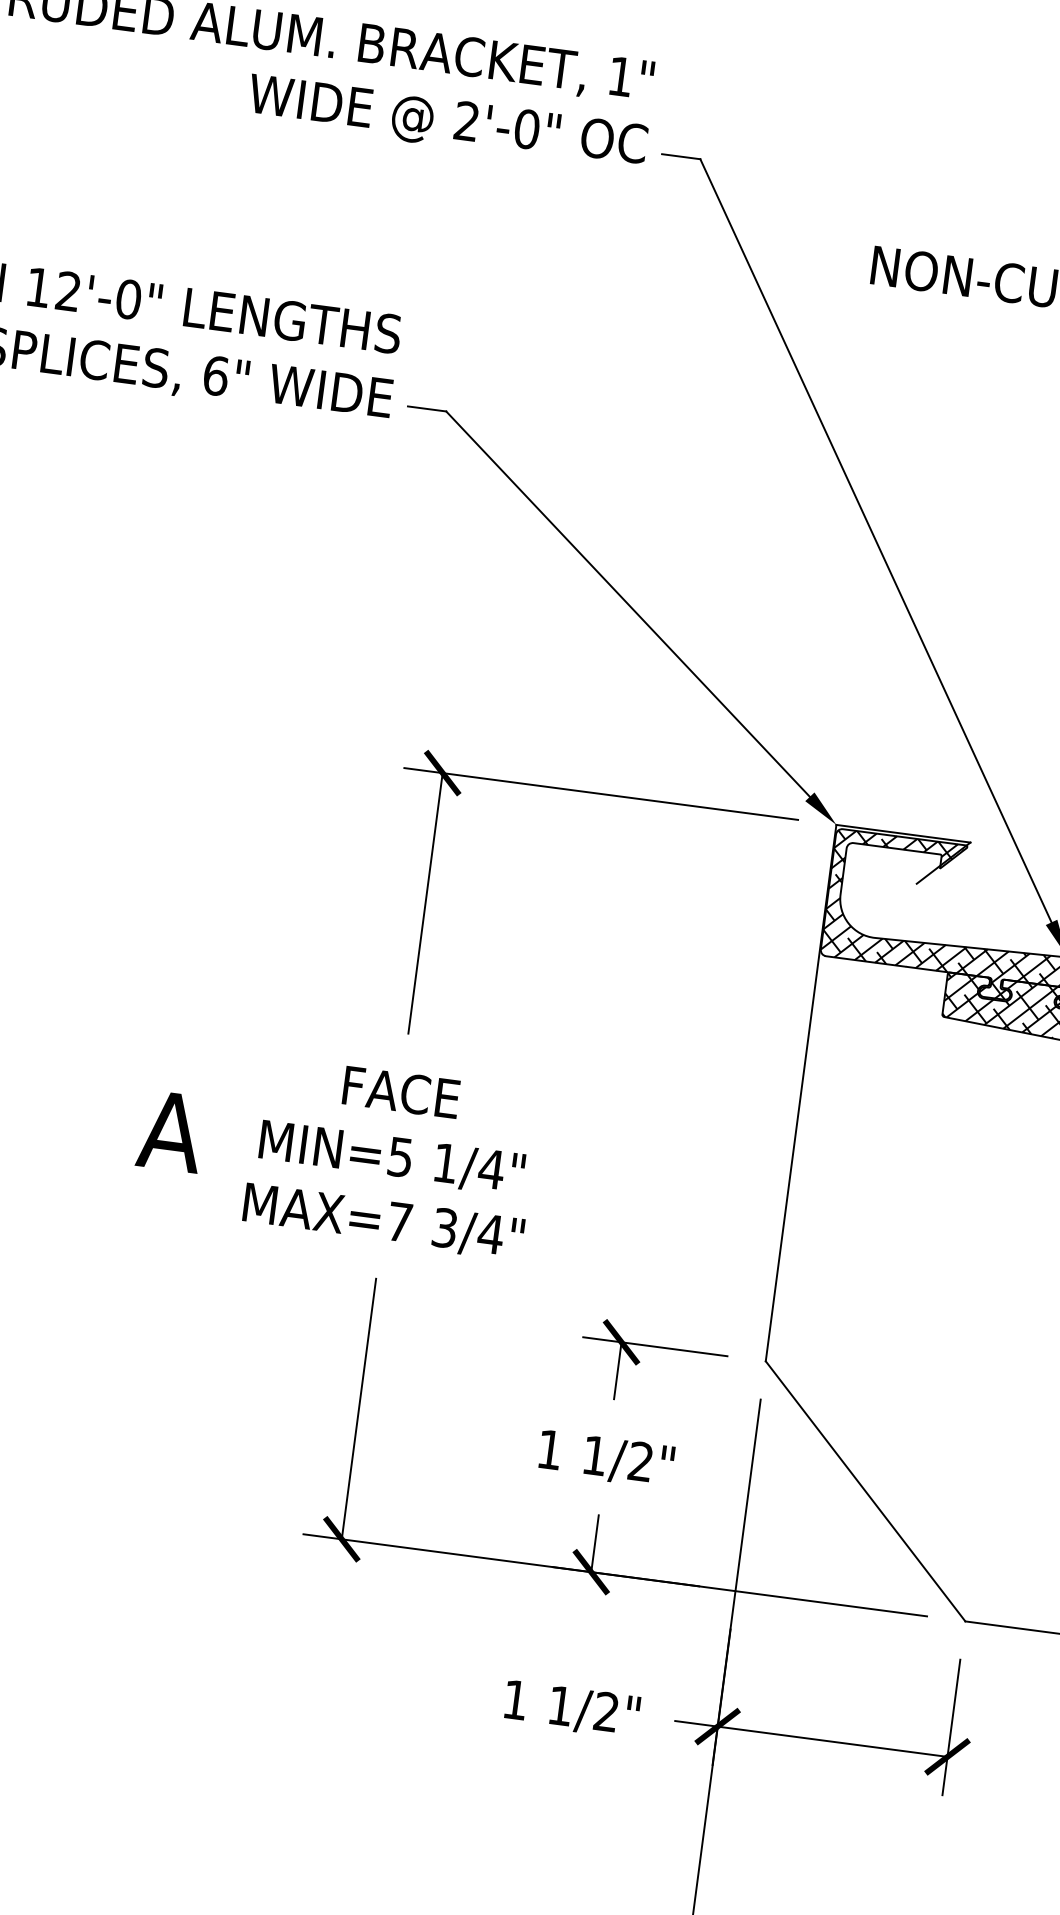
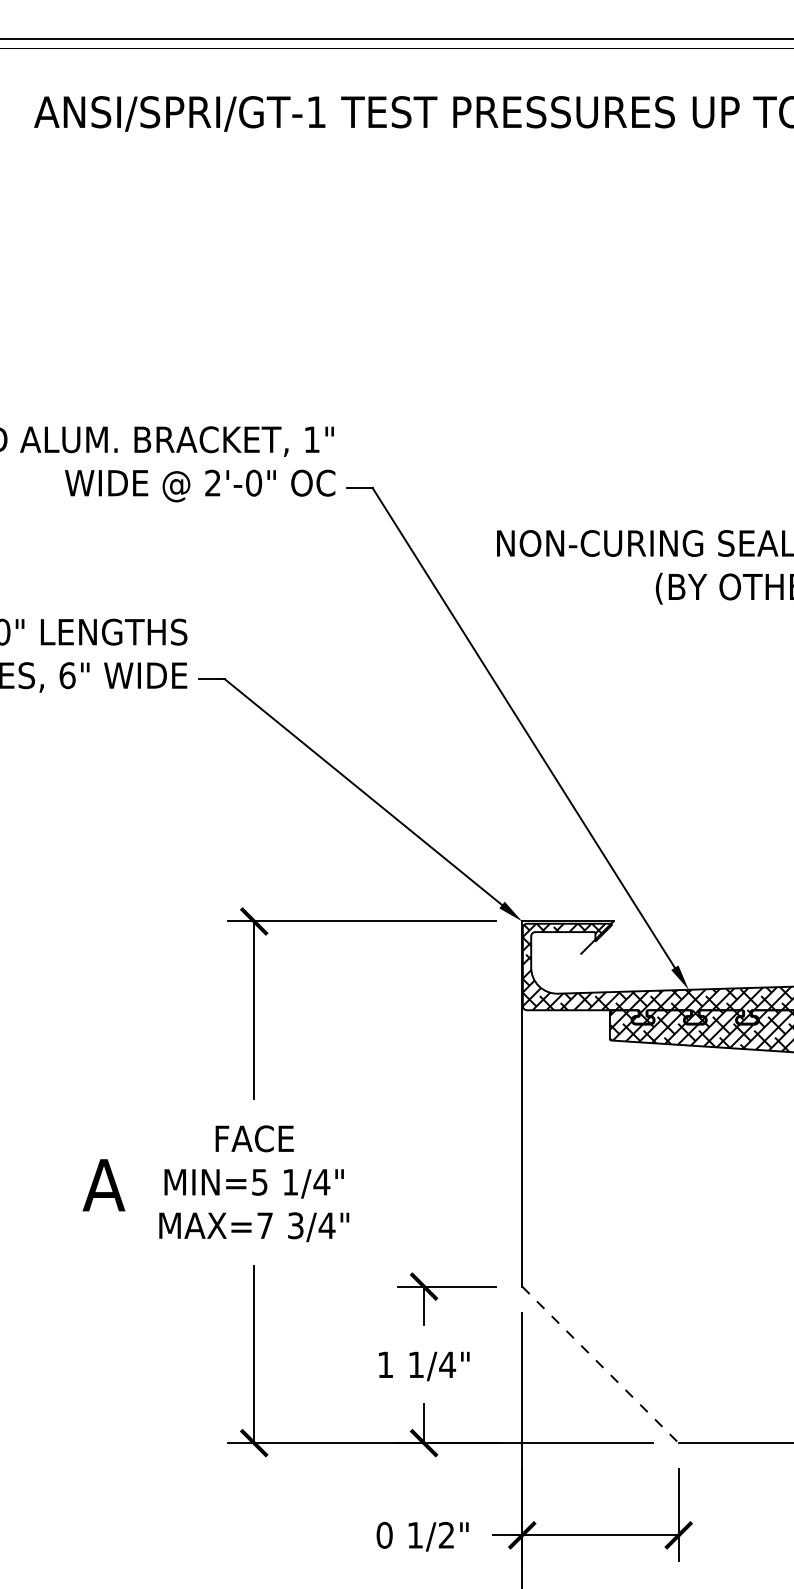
text: (640, 1461) -> (447, 1364), 1/2" -> 1/4"
line: (865, 1490) -> (600, 1364), solid -> dashed
text: (515, 1698) -> (384, 1534), 1 -> 0

